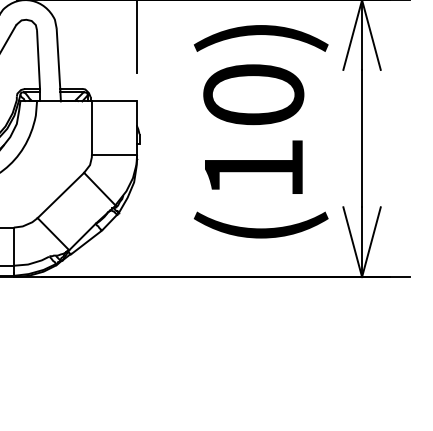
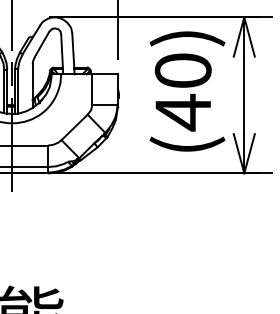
text: (252, 168) -> (182, 112), (10) -> (40)

